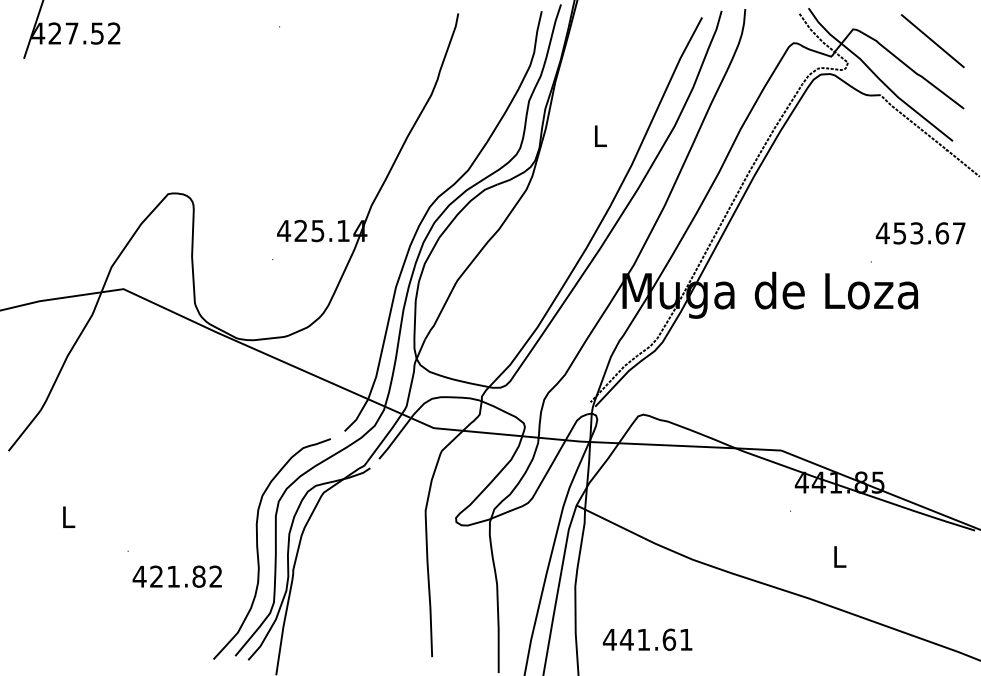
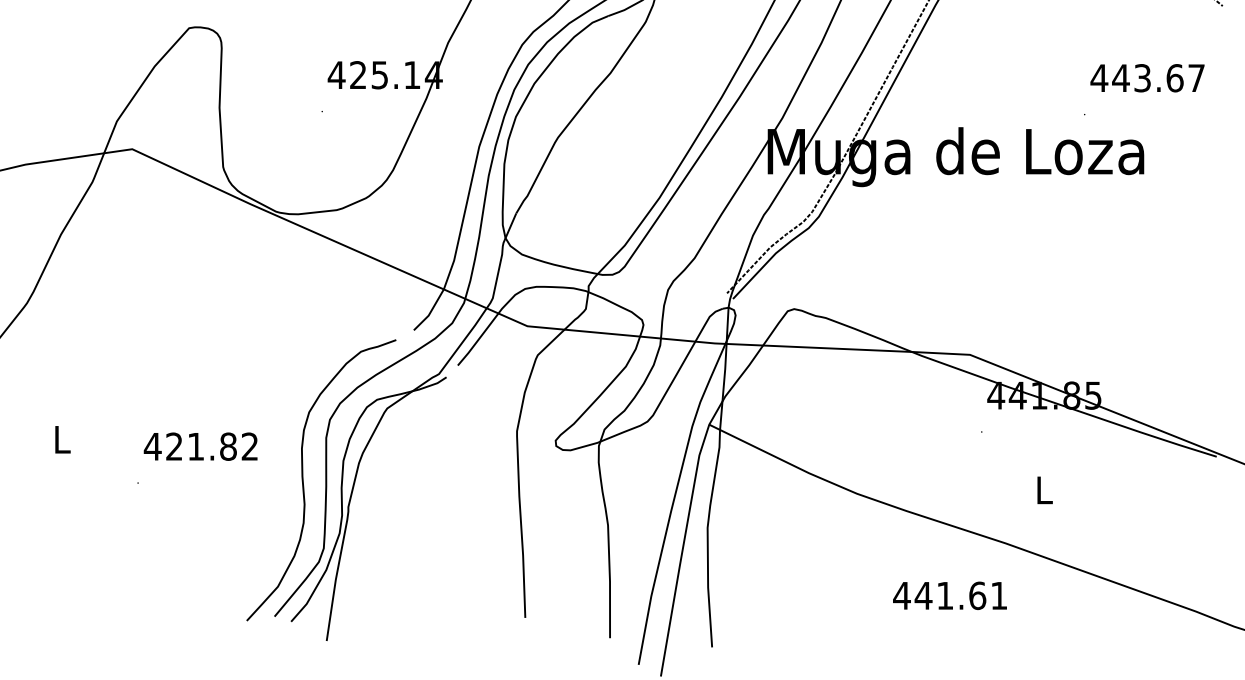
text: (899, 233) -> (1120, 78), 453.67 -> 443.67
text: (176, 576) -> (199, 446), moved
text: (647, 639) -> (949, 595), moved

